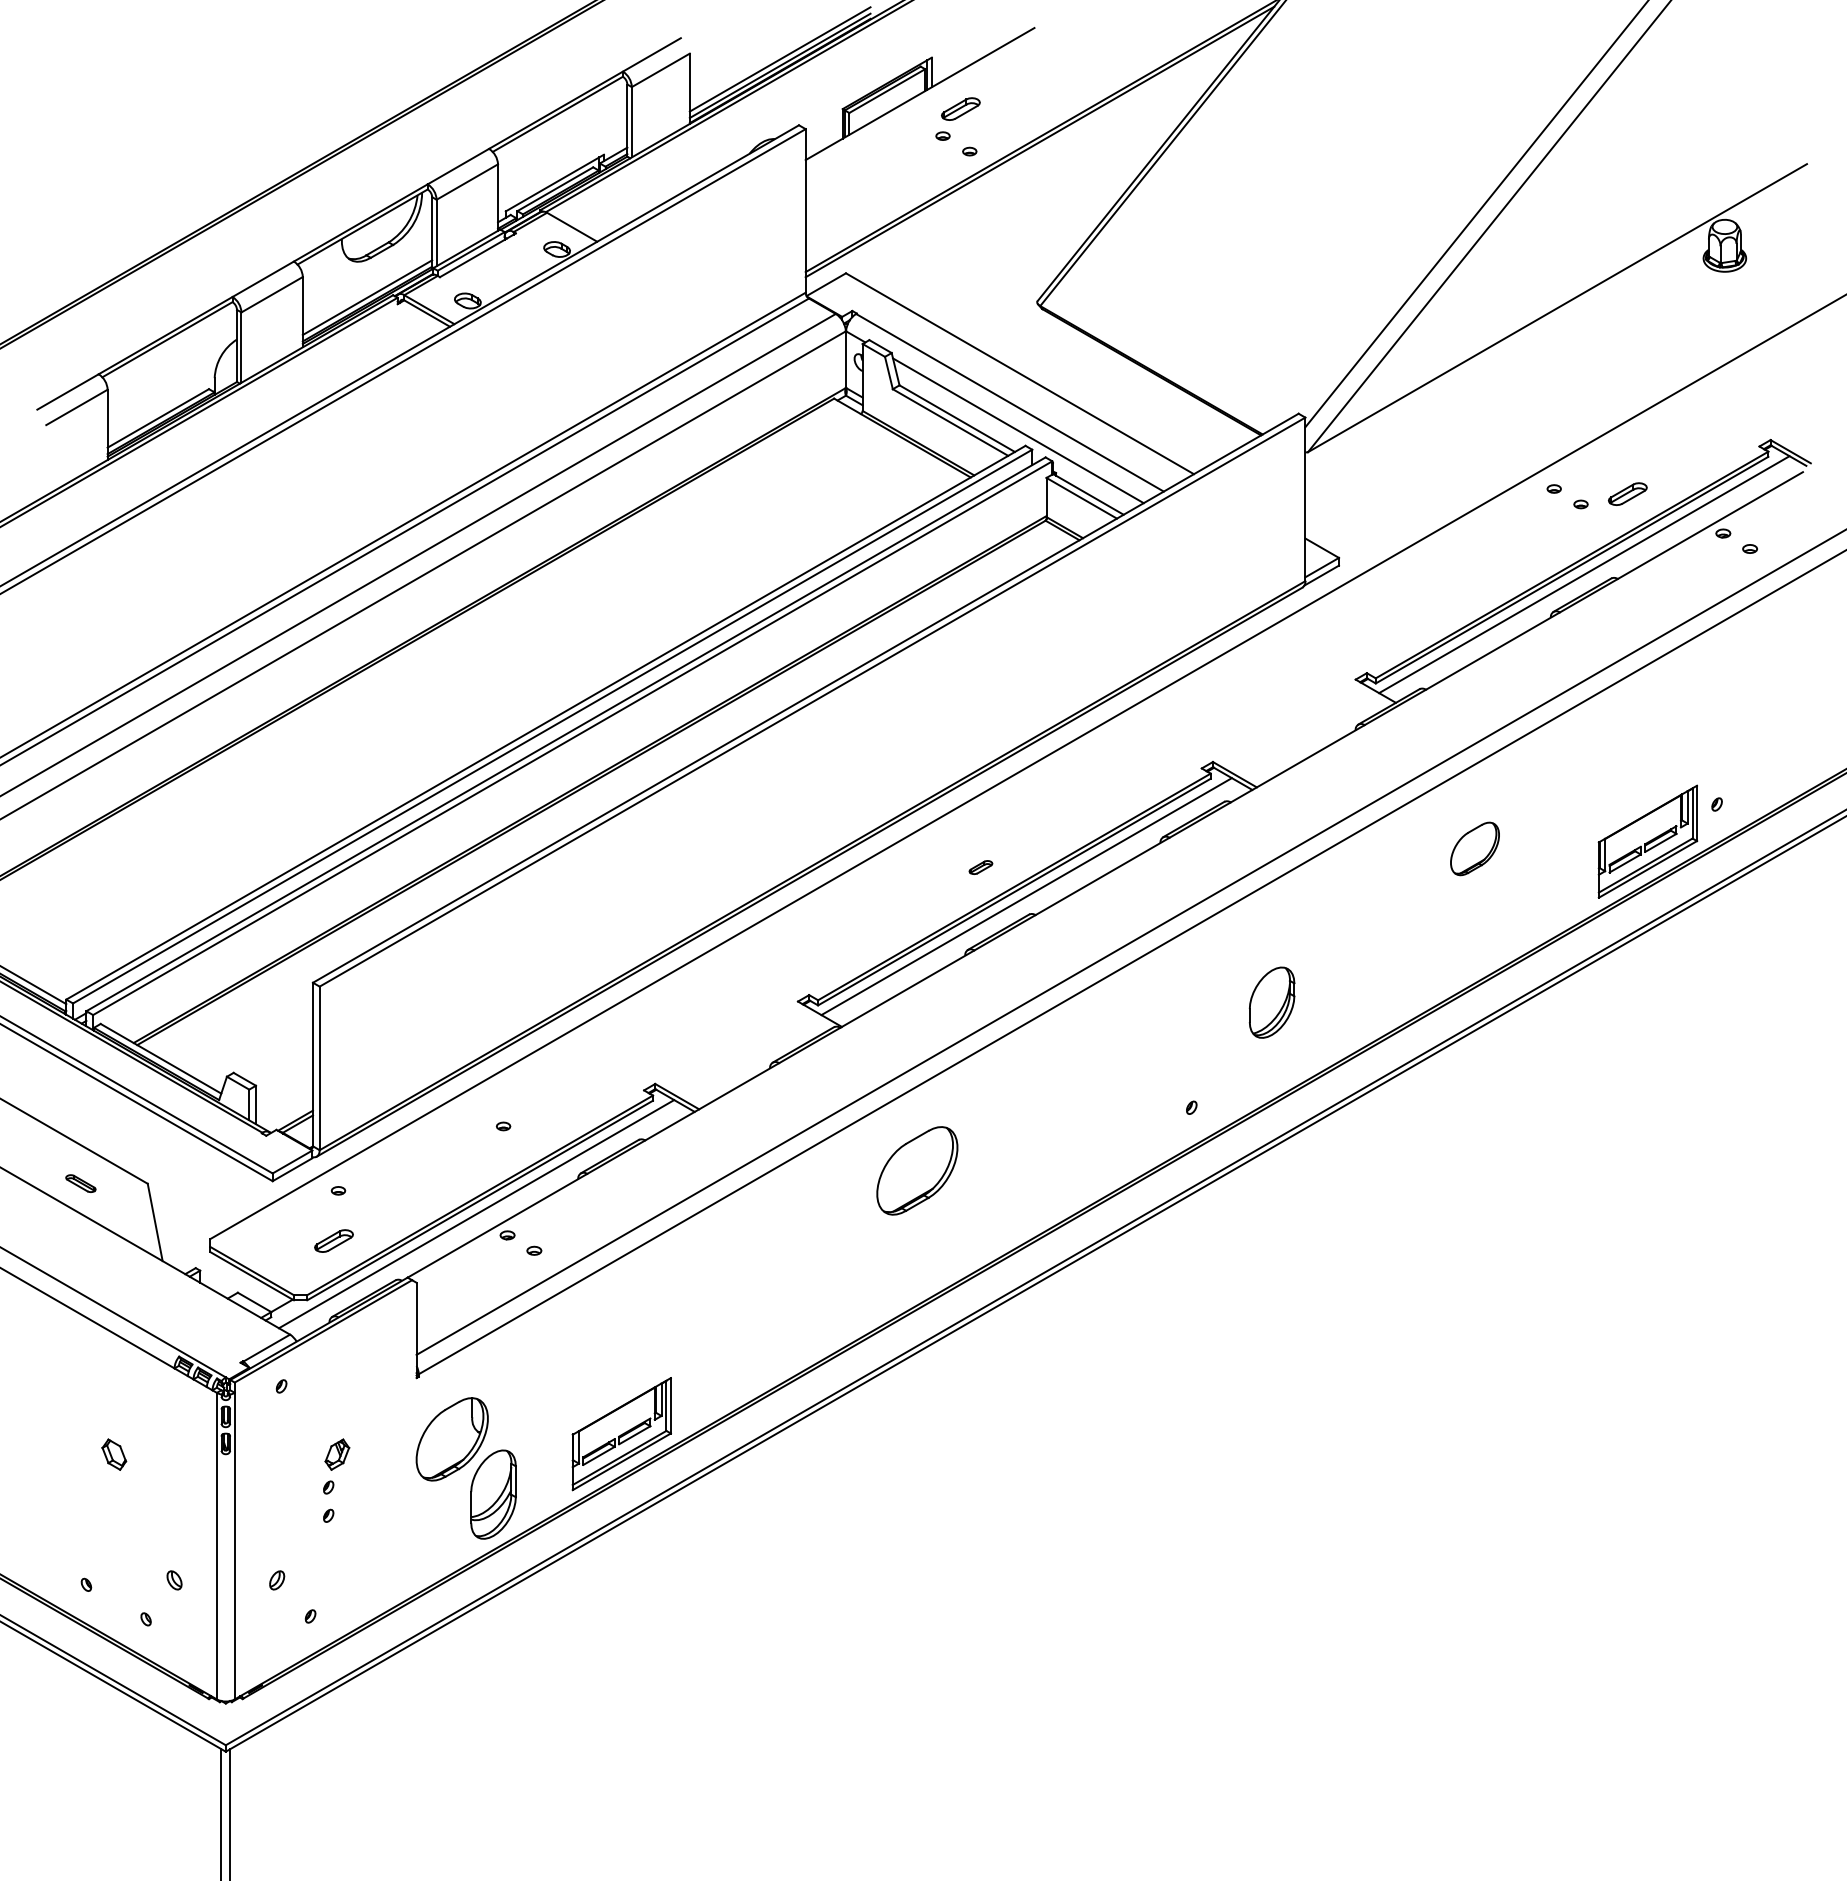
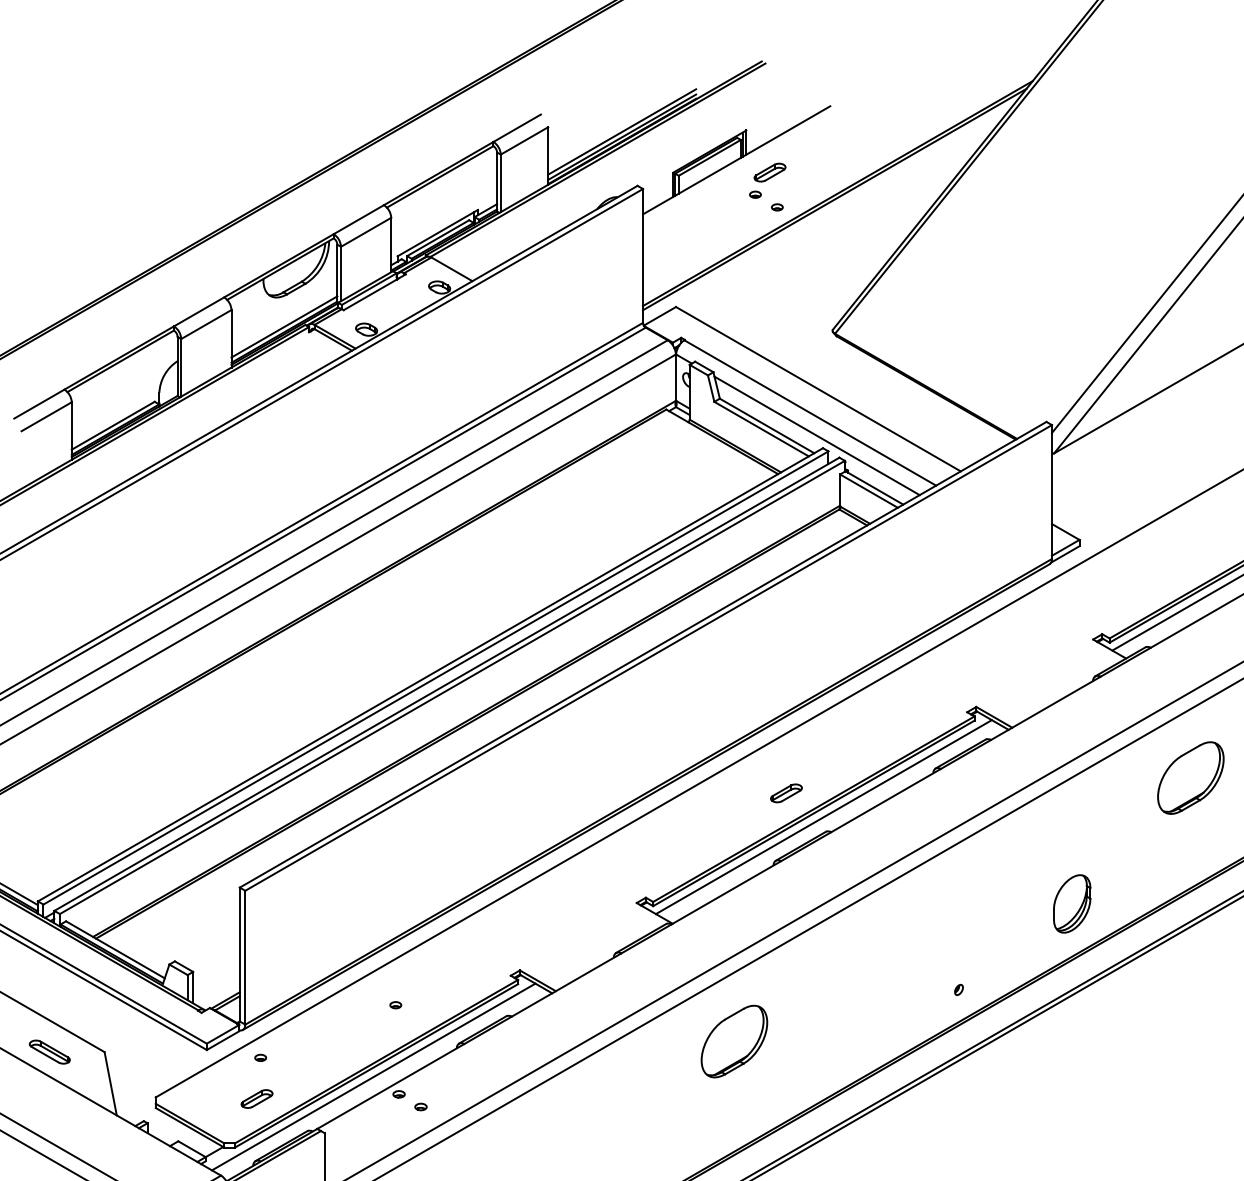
part: (1474, 848) -> (1190, 777), size x1.67
part: (980, 867) -> (786, 793), size x1.67
part: (1271, 1002) -> (1071, 903), moved
part: (80, 1183) -> (49, 1051), size x1.67

